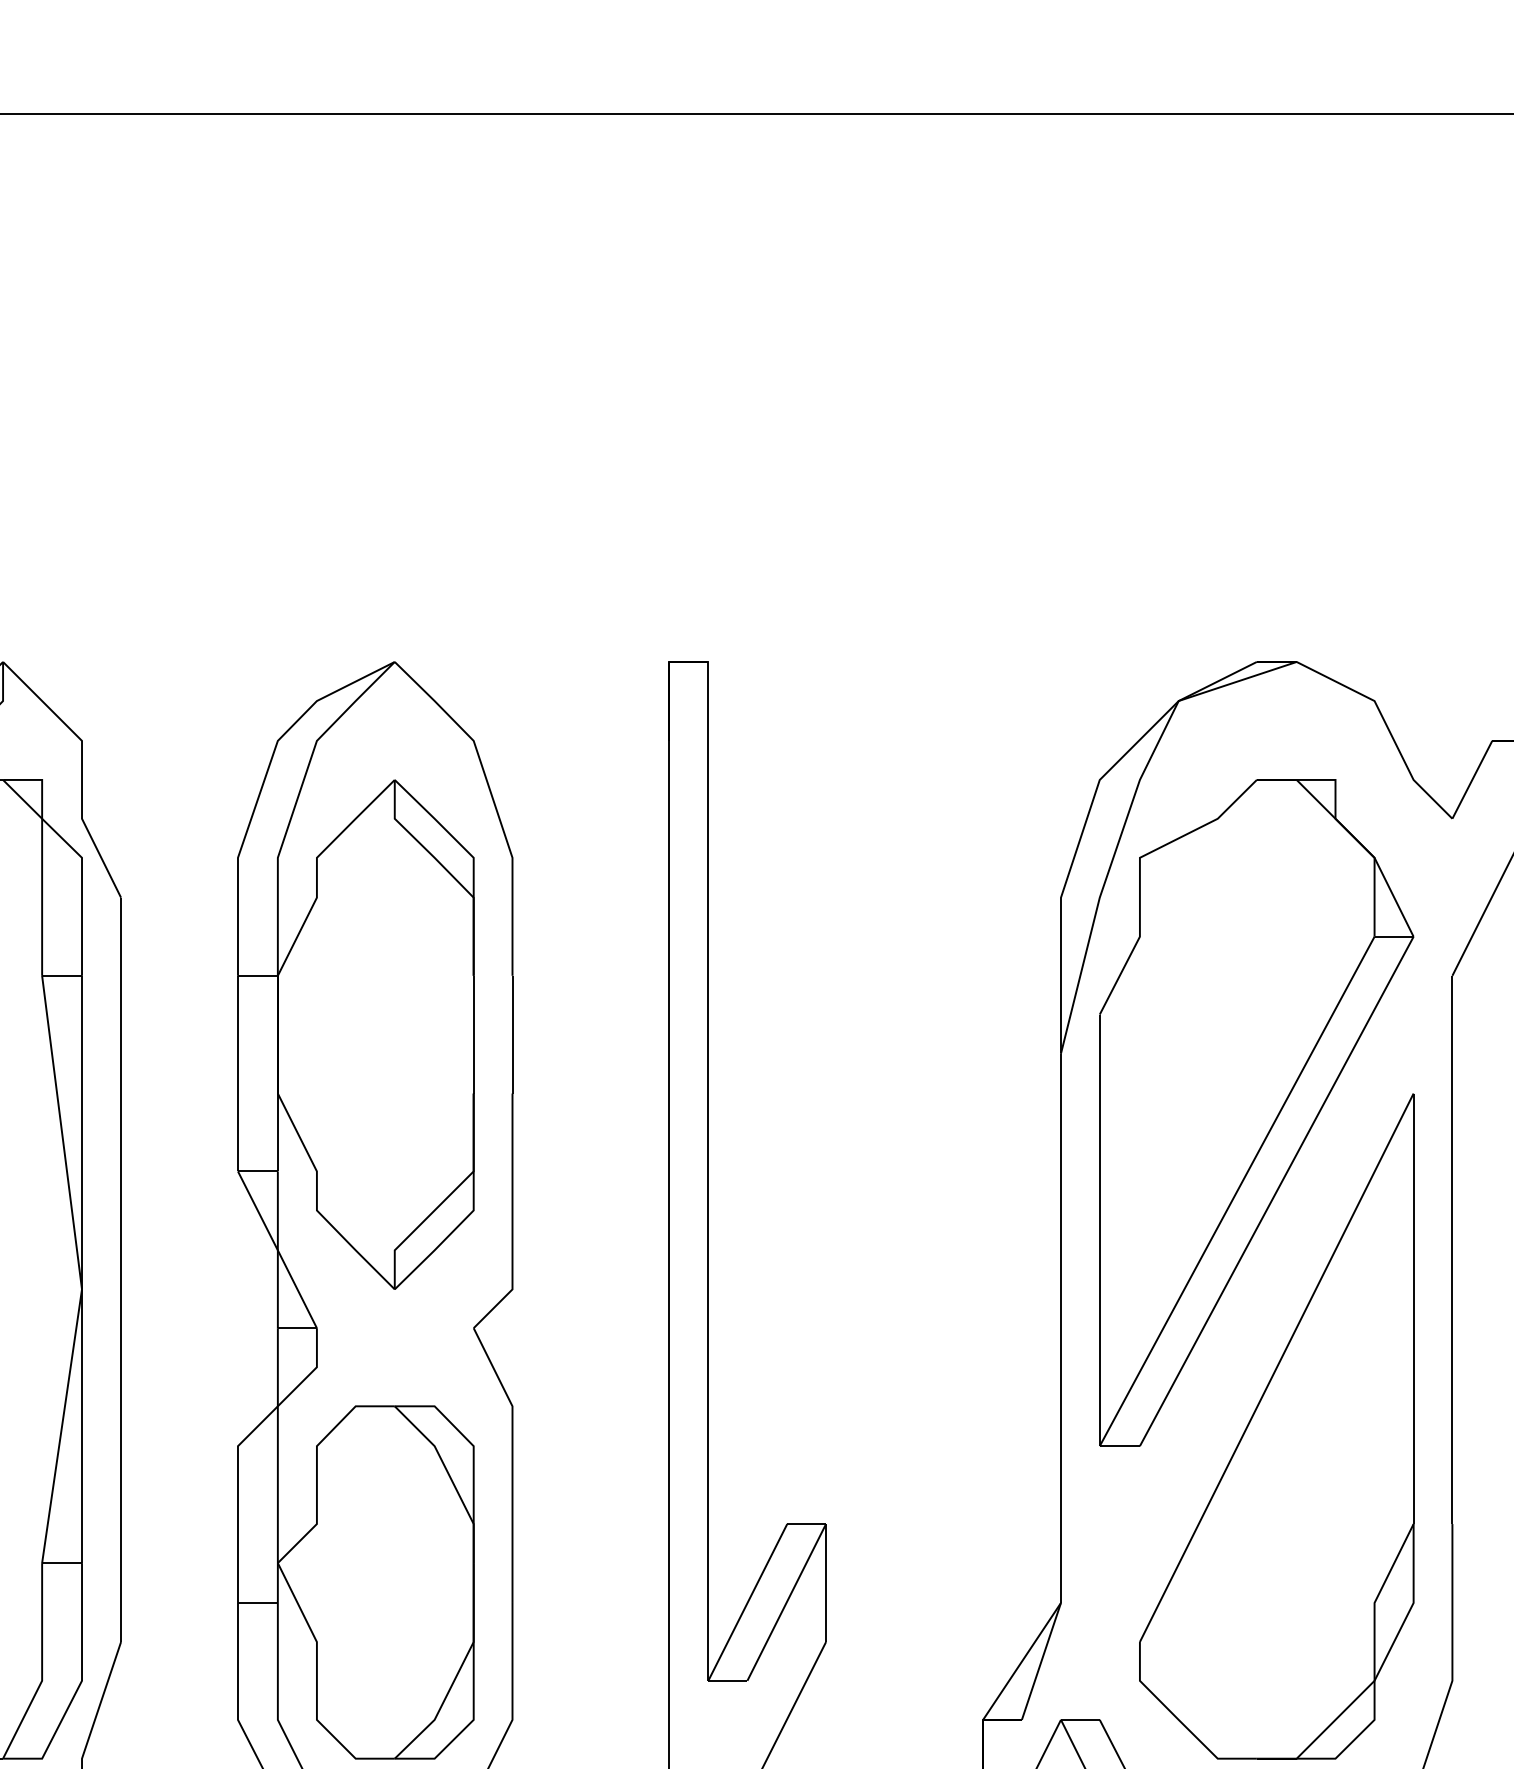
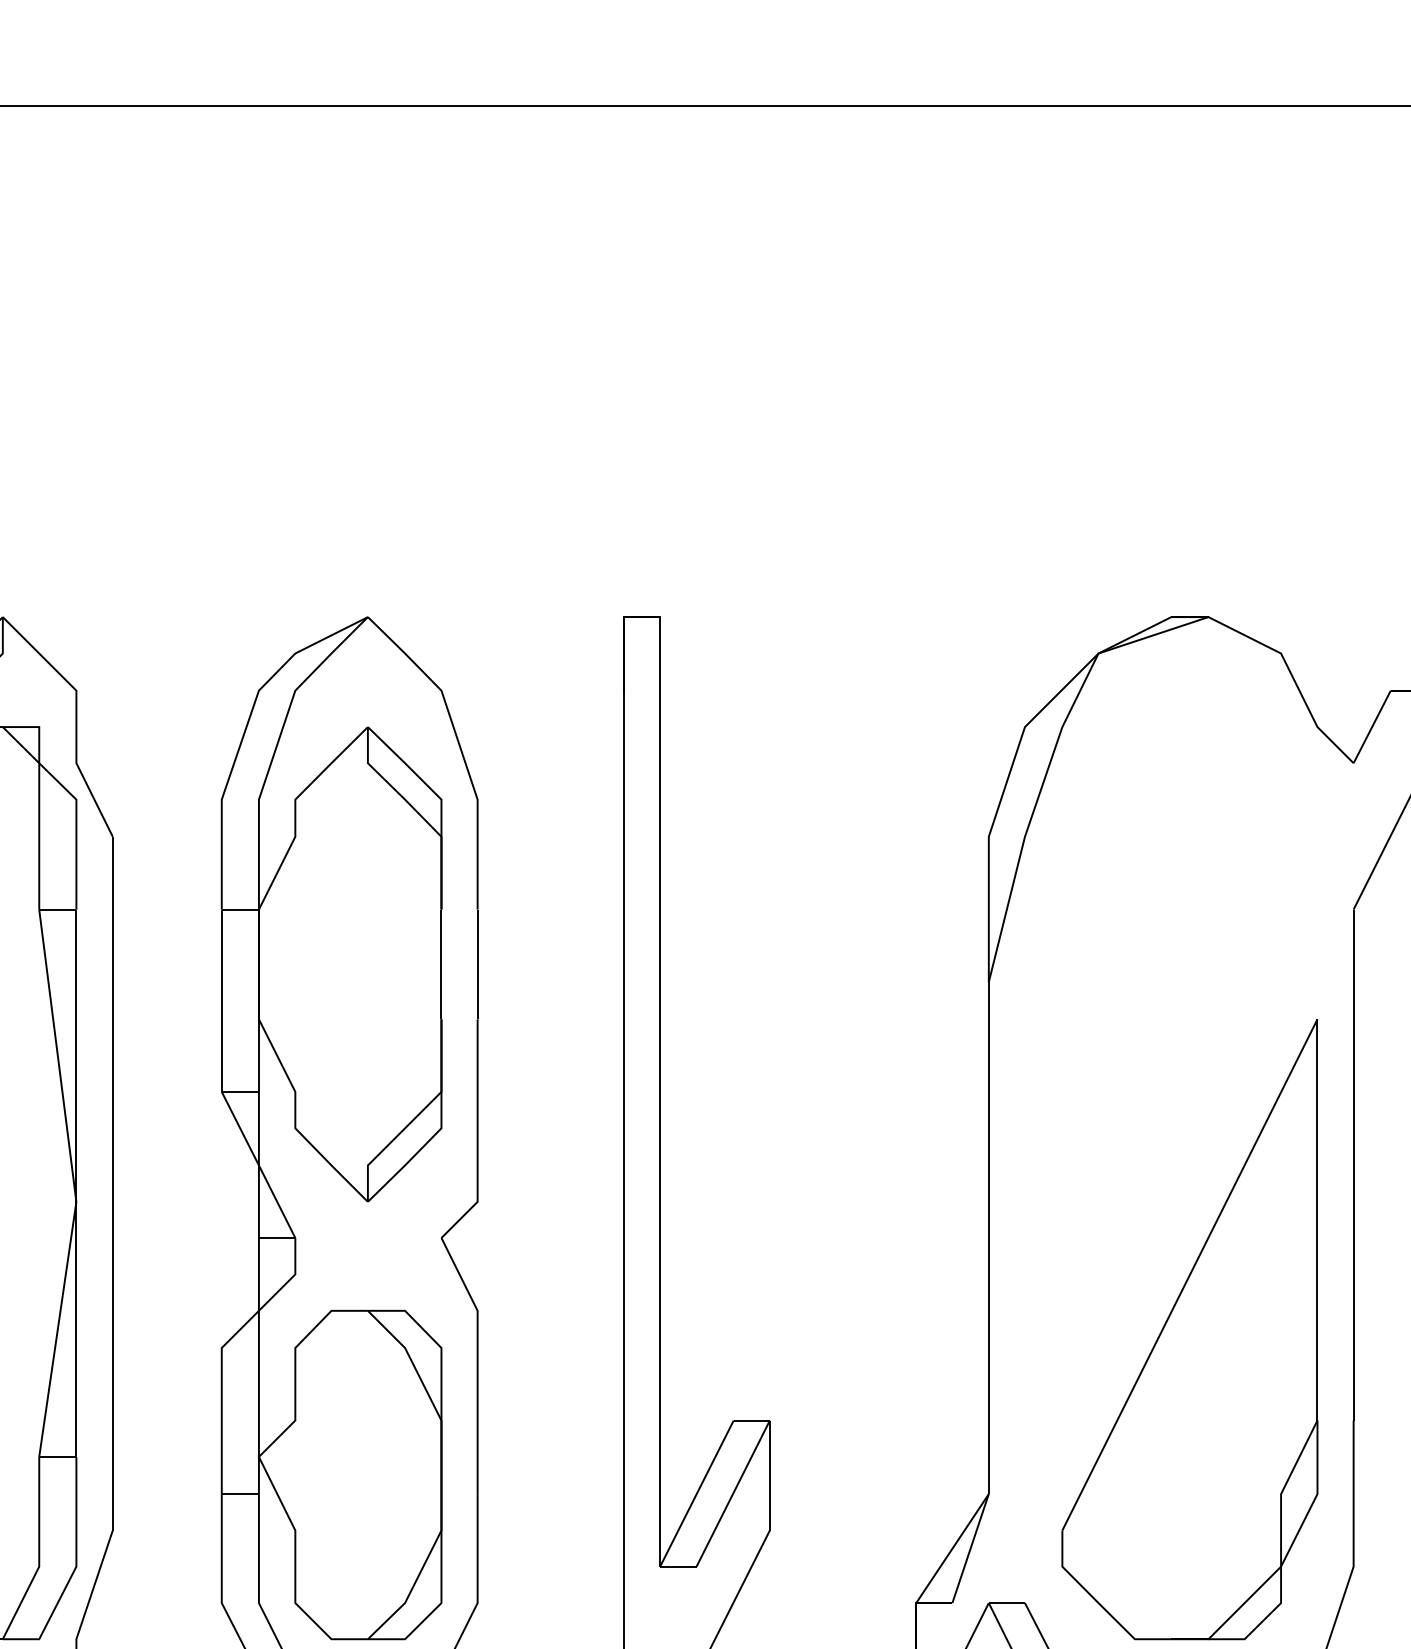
part: (1256, 1112) -> (1171, 1036), removed

